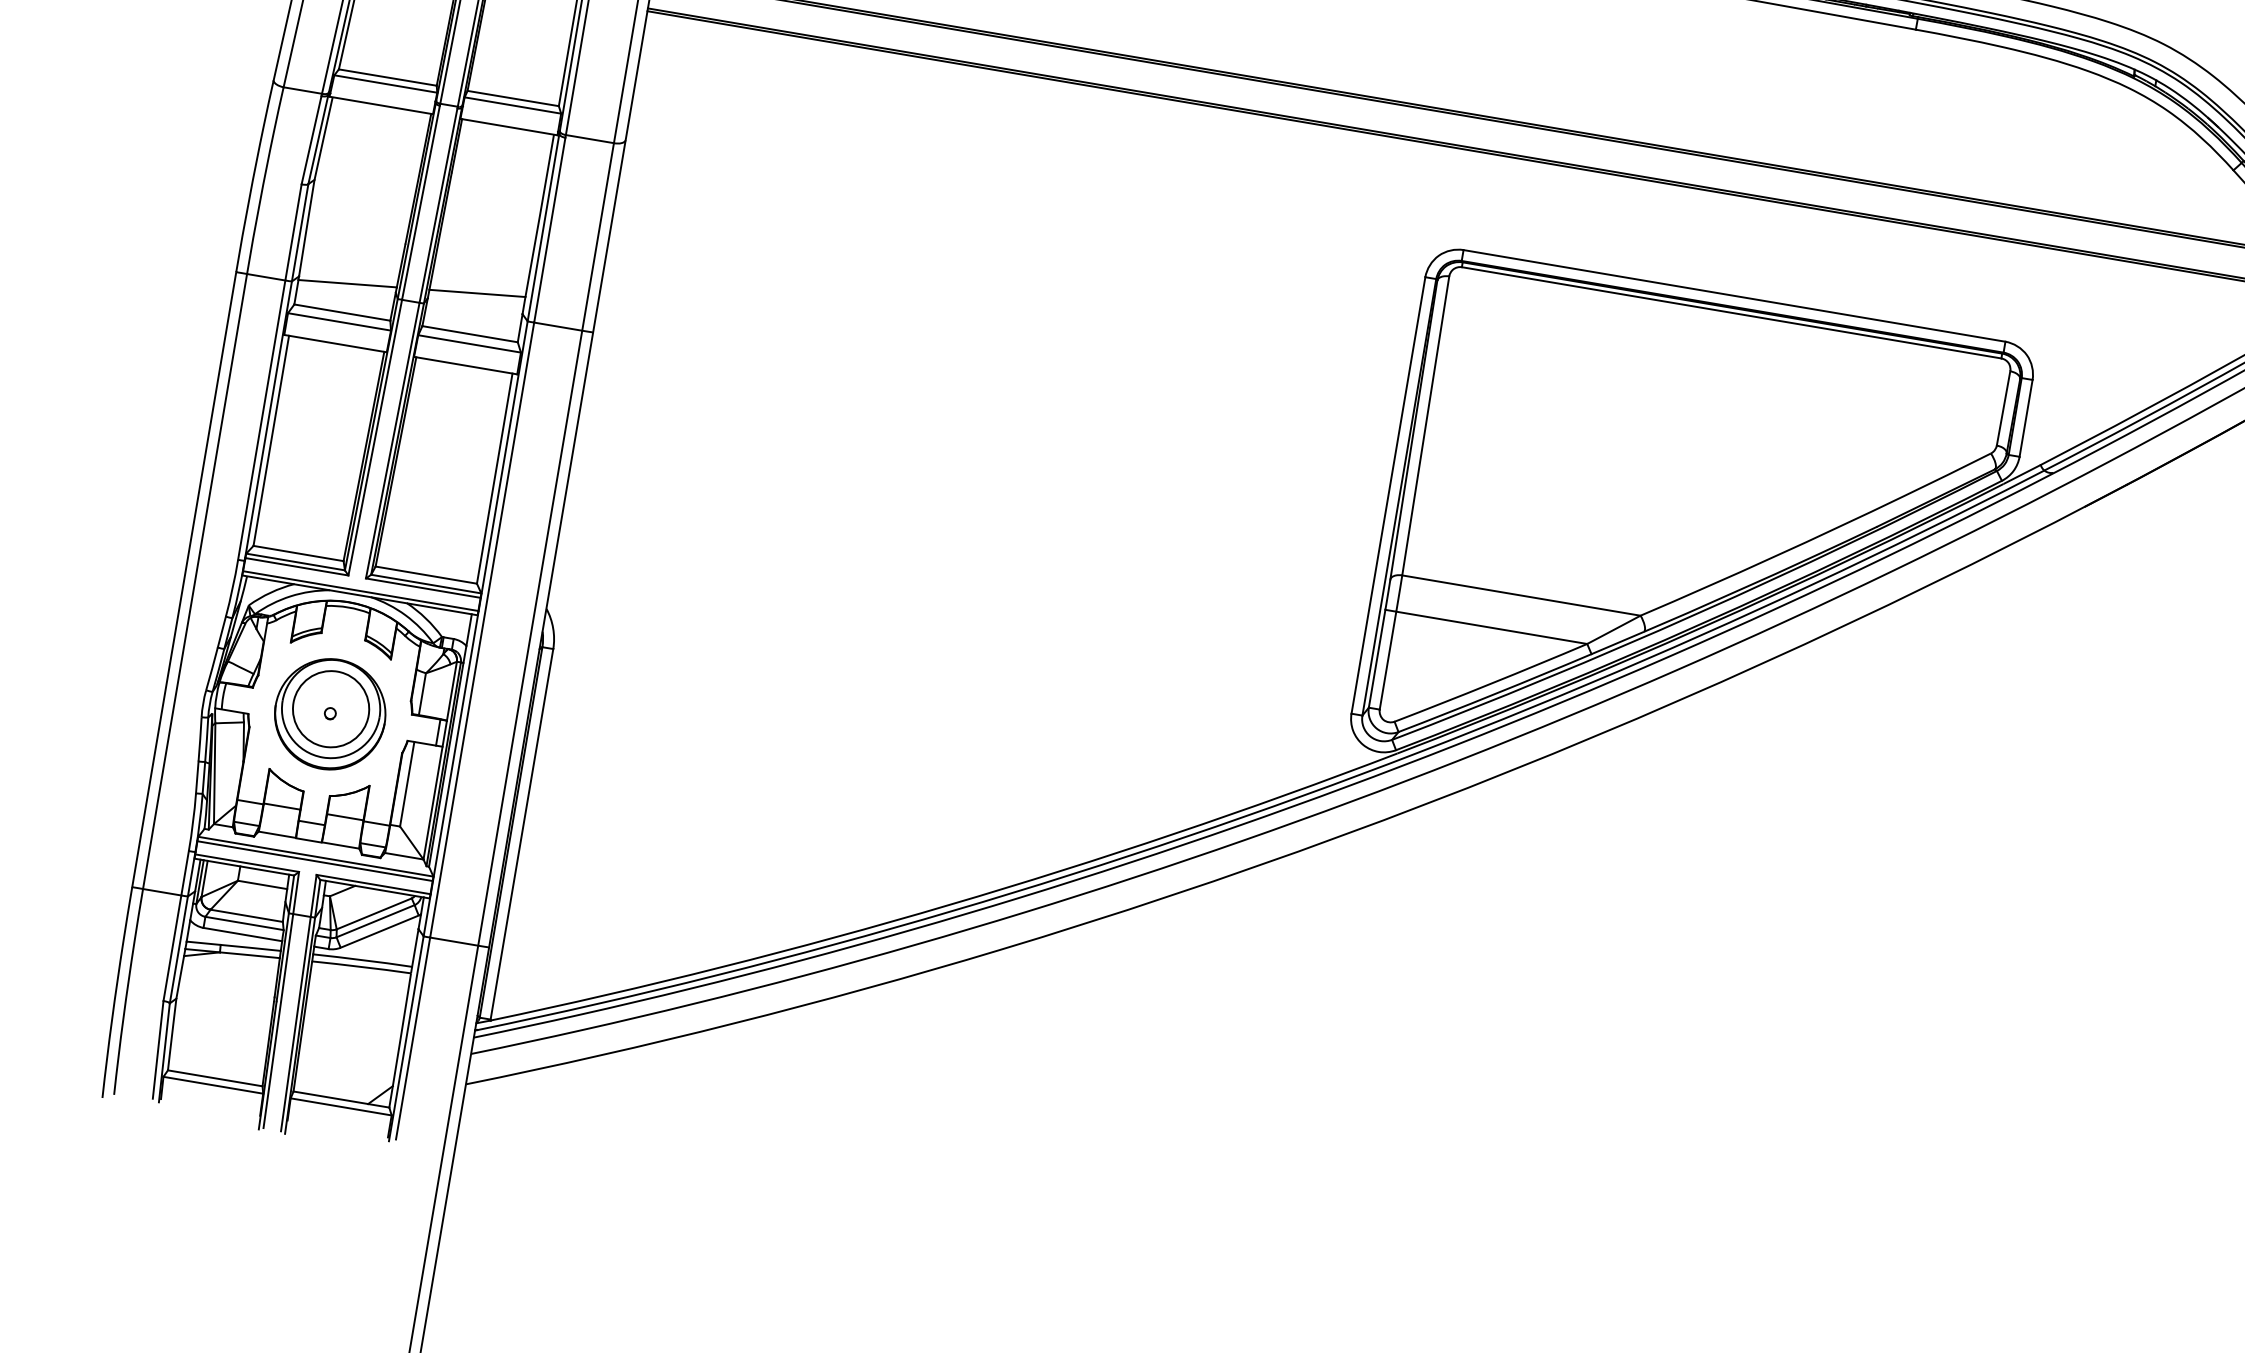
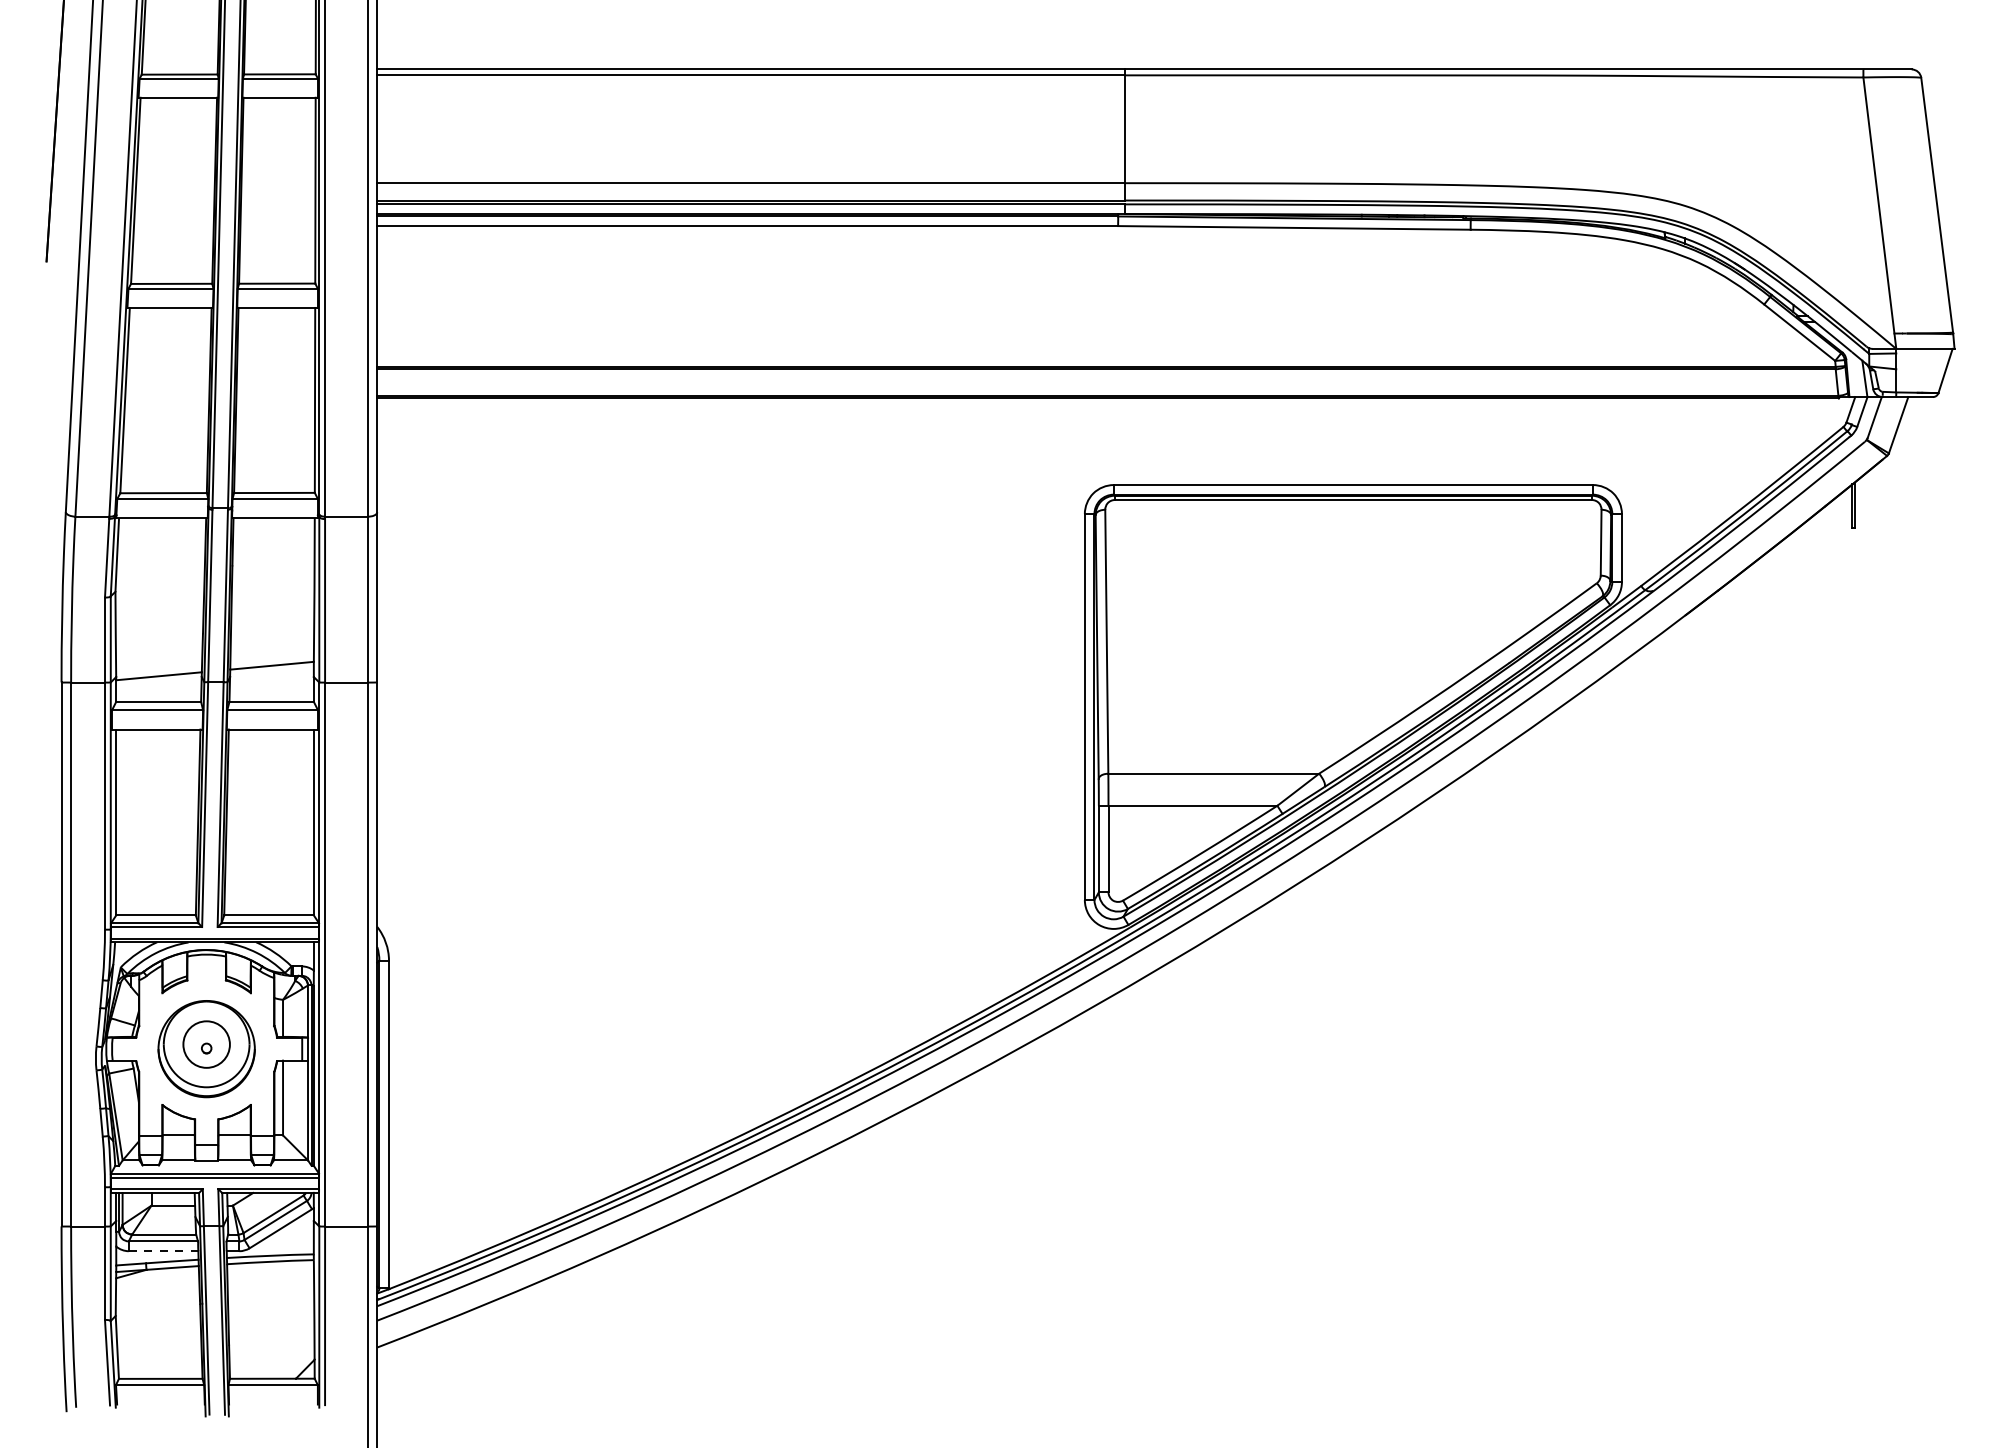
circle: (330, 709) -> (206, 1044), size x0.7
line: (242, 934) -> (163, 1251), solid -> dashed

